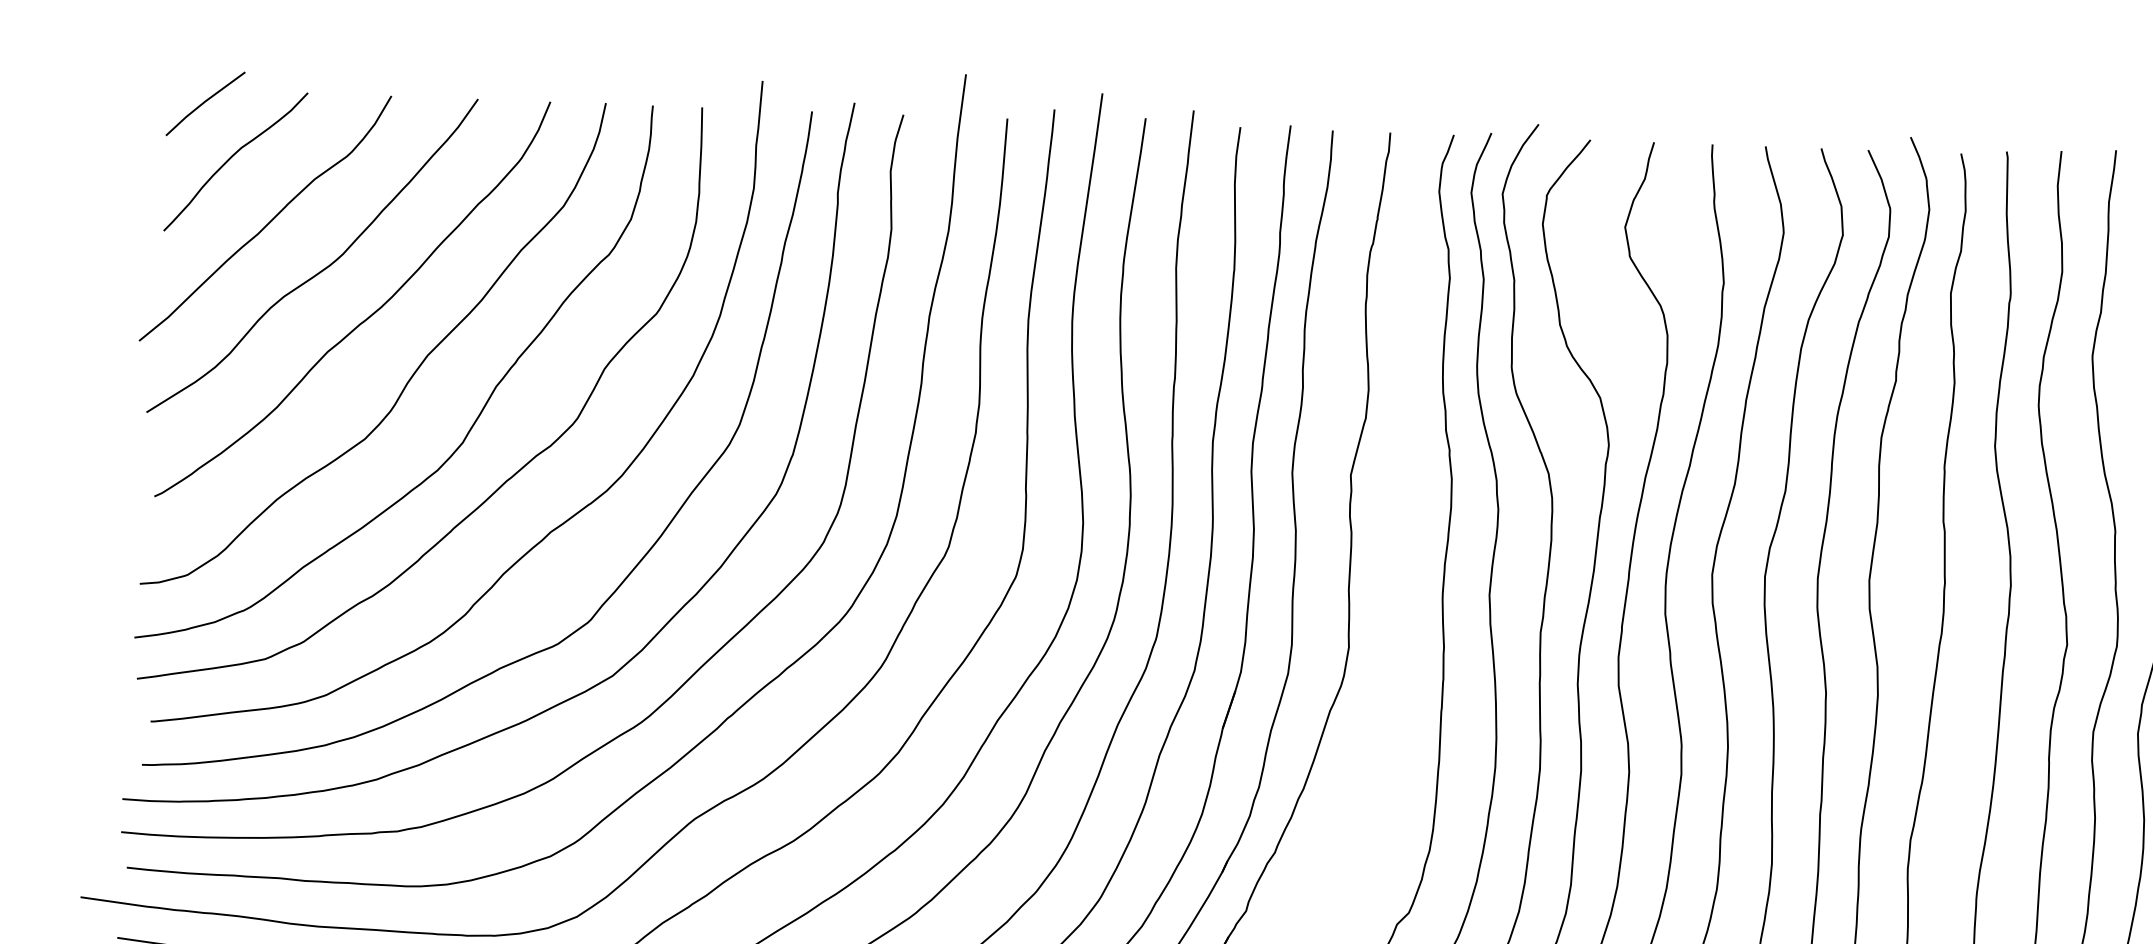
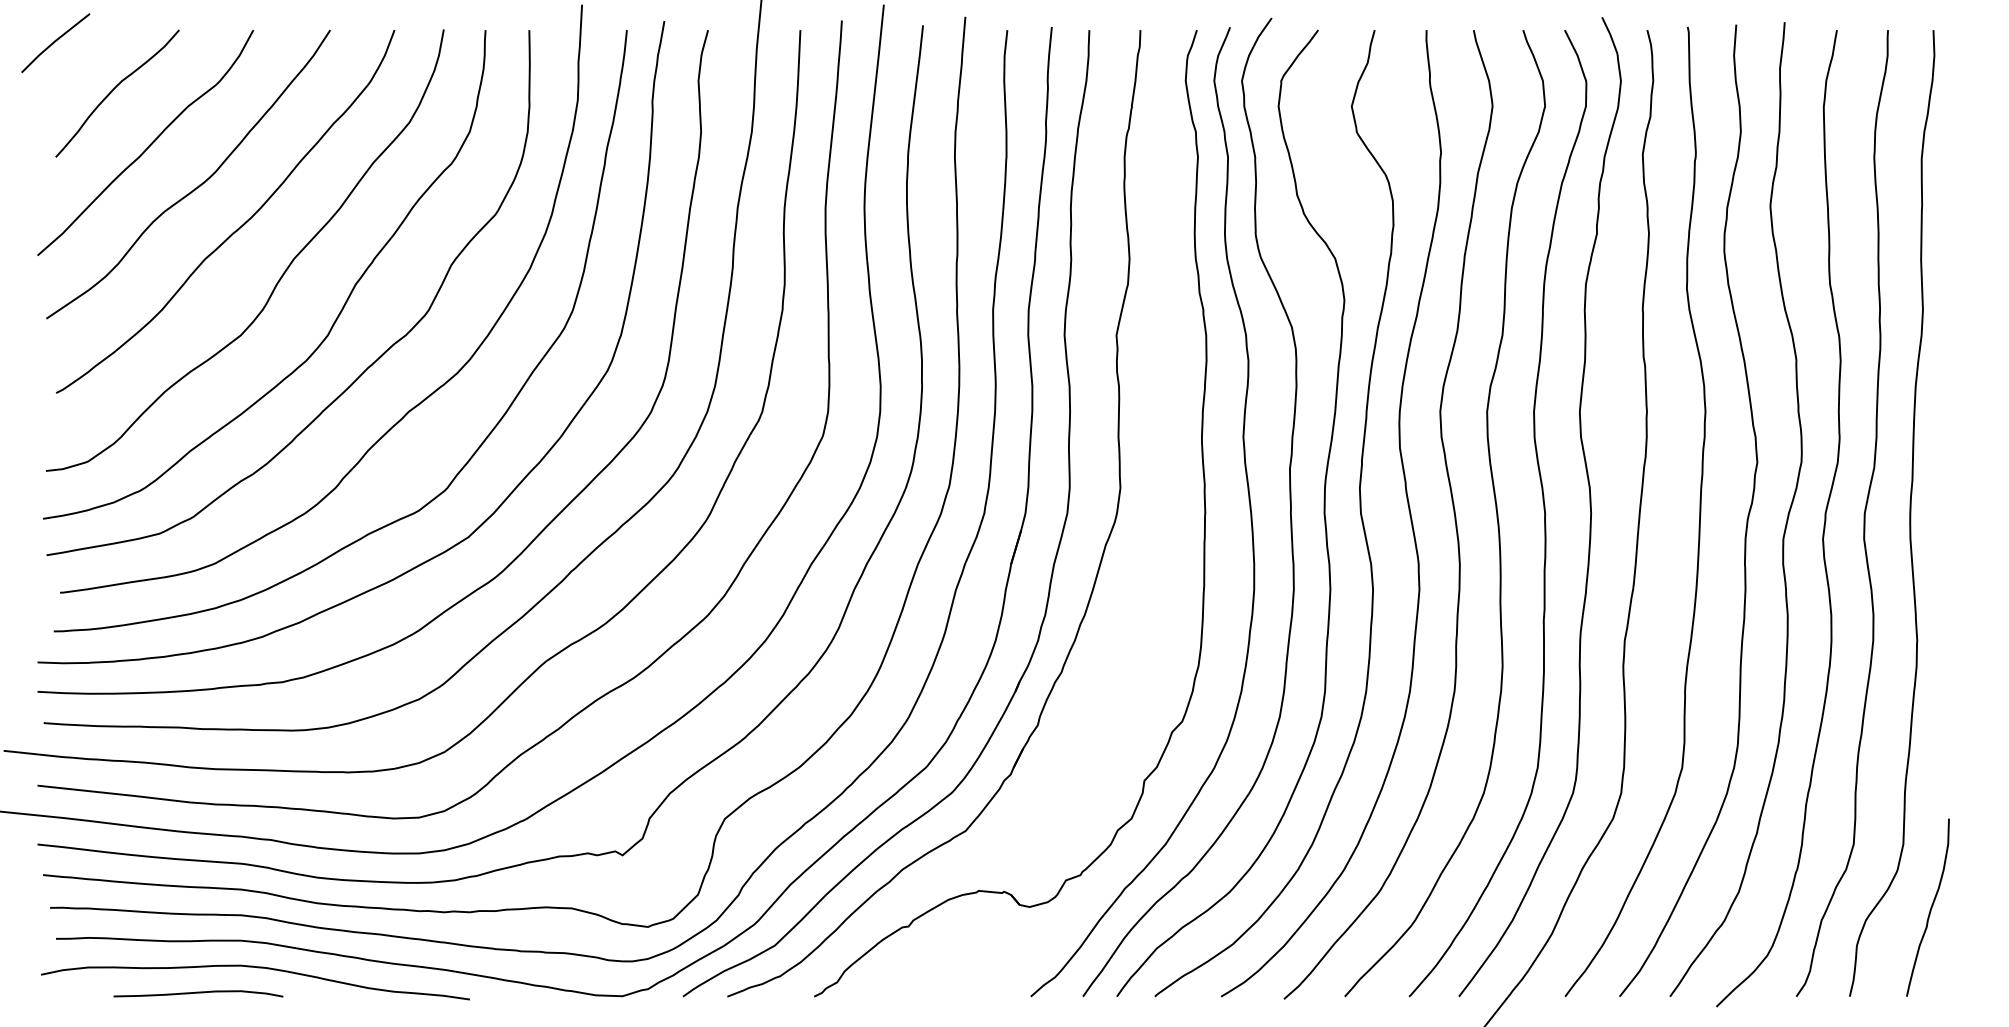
line: (205, 103) -> (55, 42), moved

